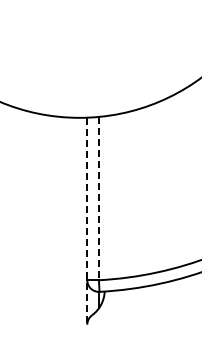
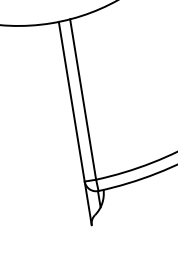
line: (98, 198) -> (82, 99), dashed -> solid
line: (87, 221) -> (75, 123), dashed -> solid

